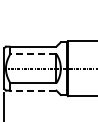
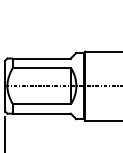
line: (32, 54) -> (40, 68), dashed -> solid
line: (32, 90) -> (40, 113), dashed -> solid

